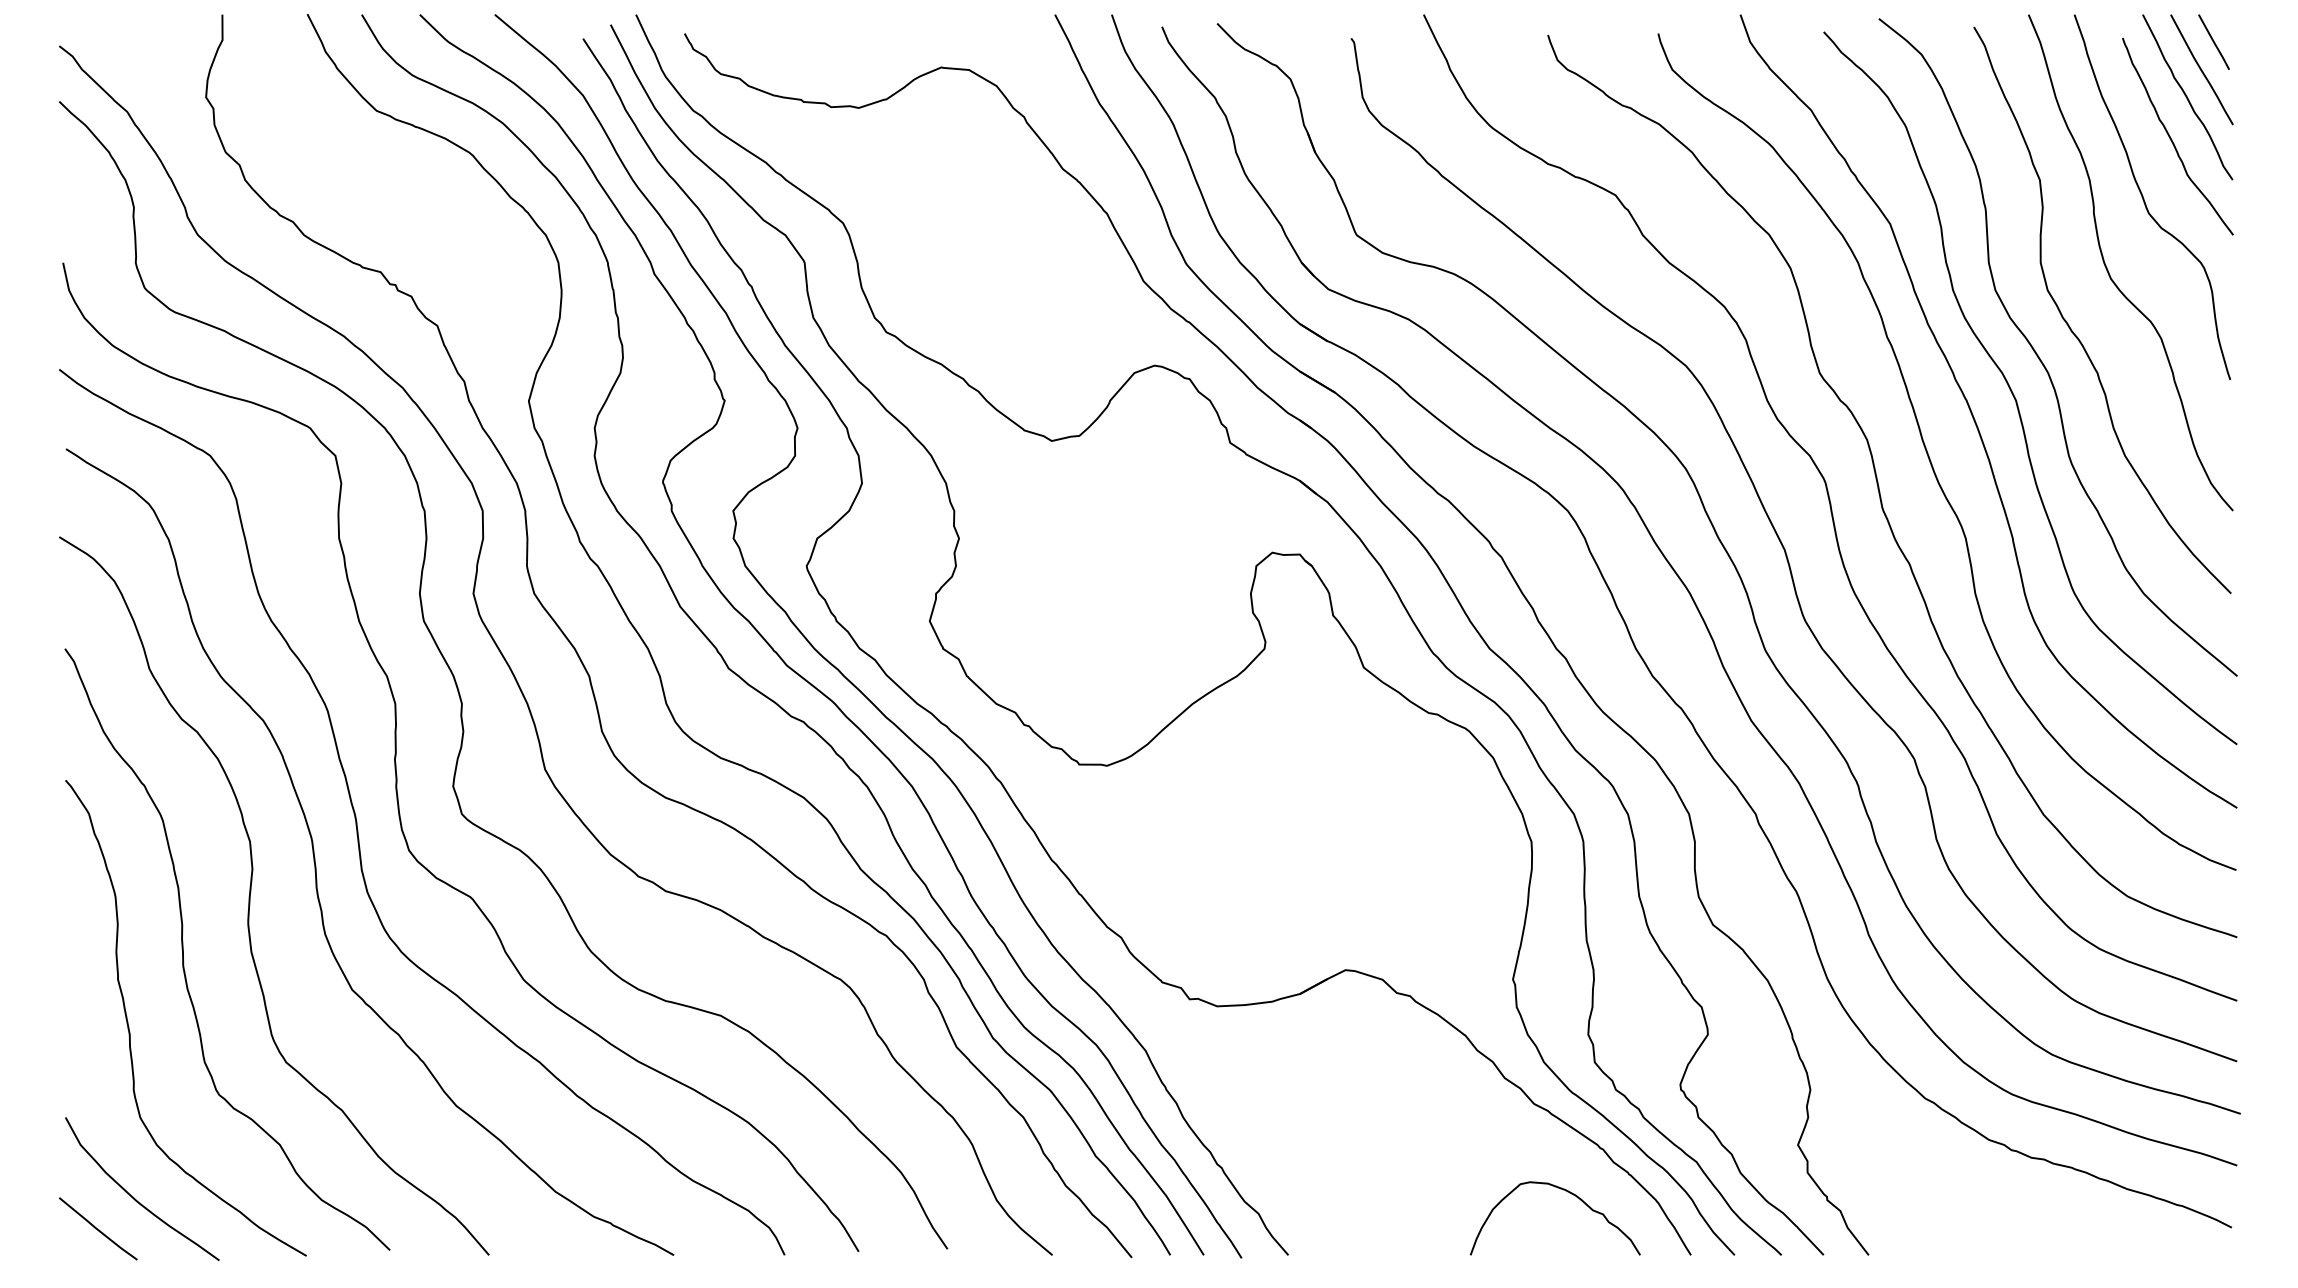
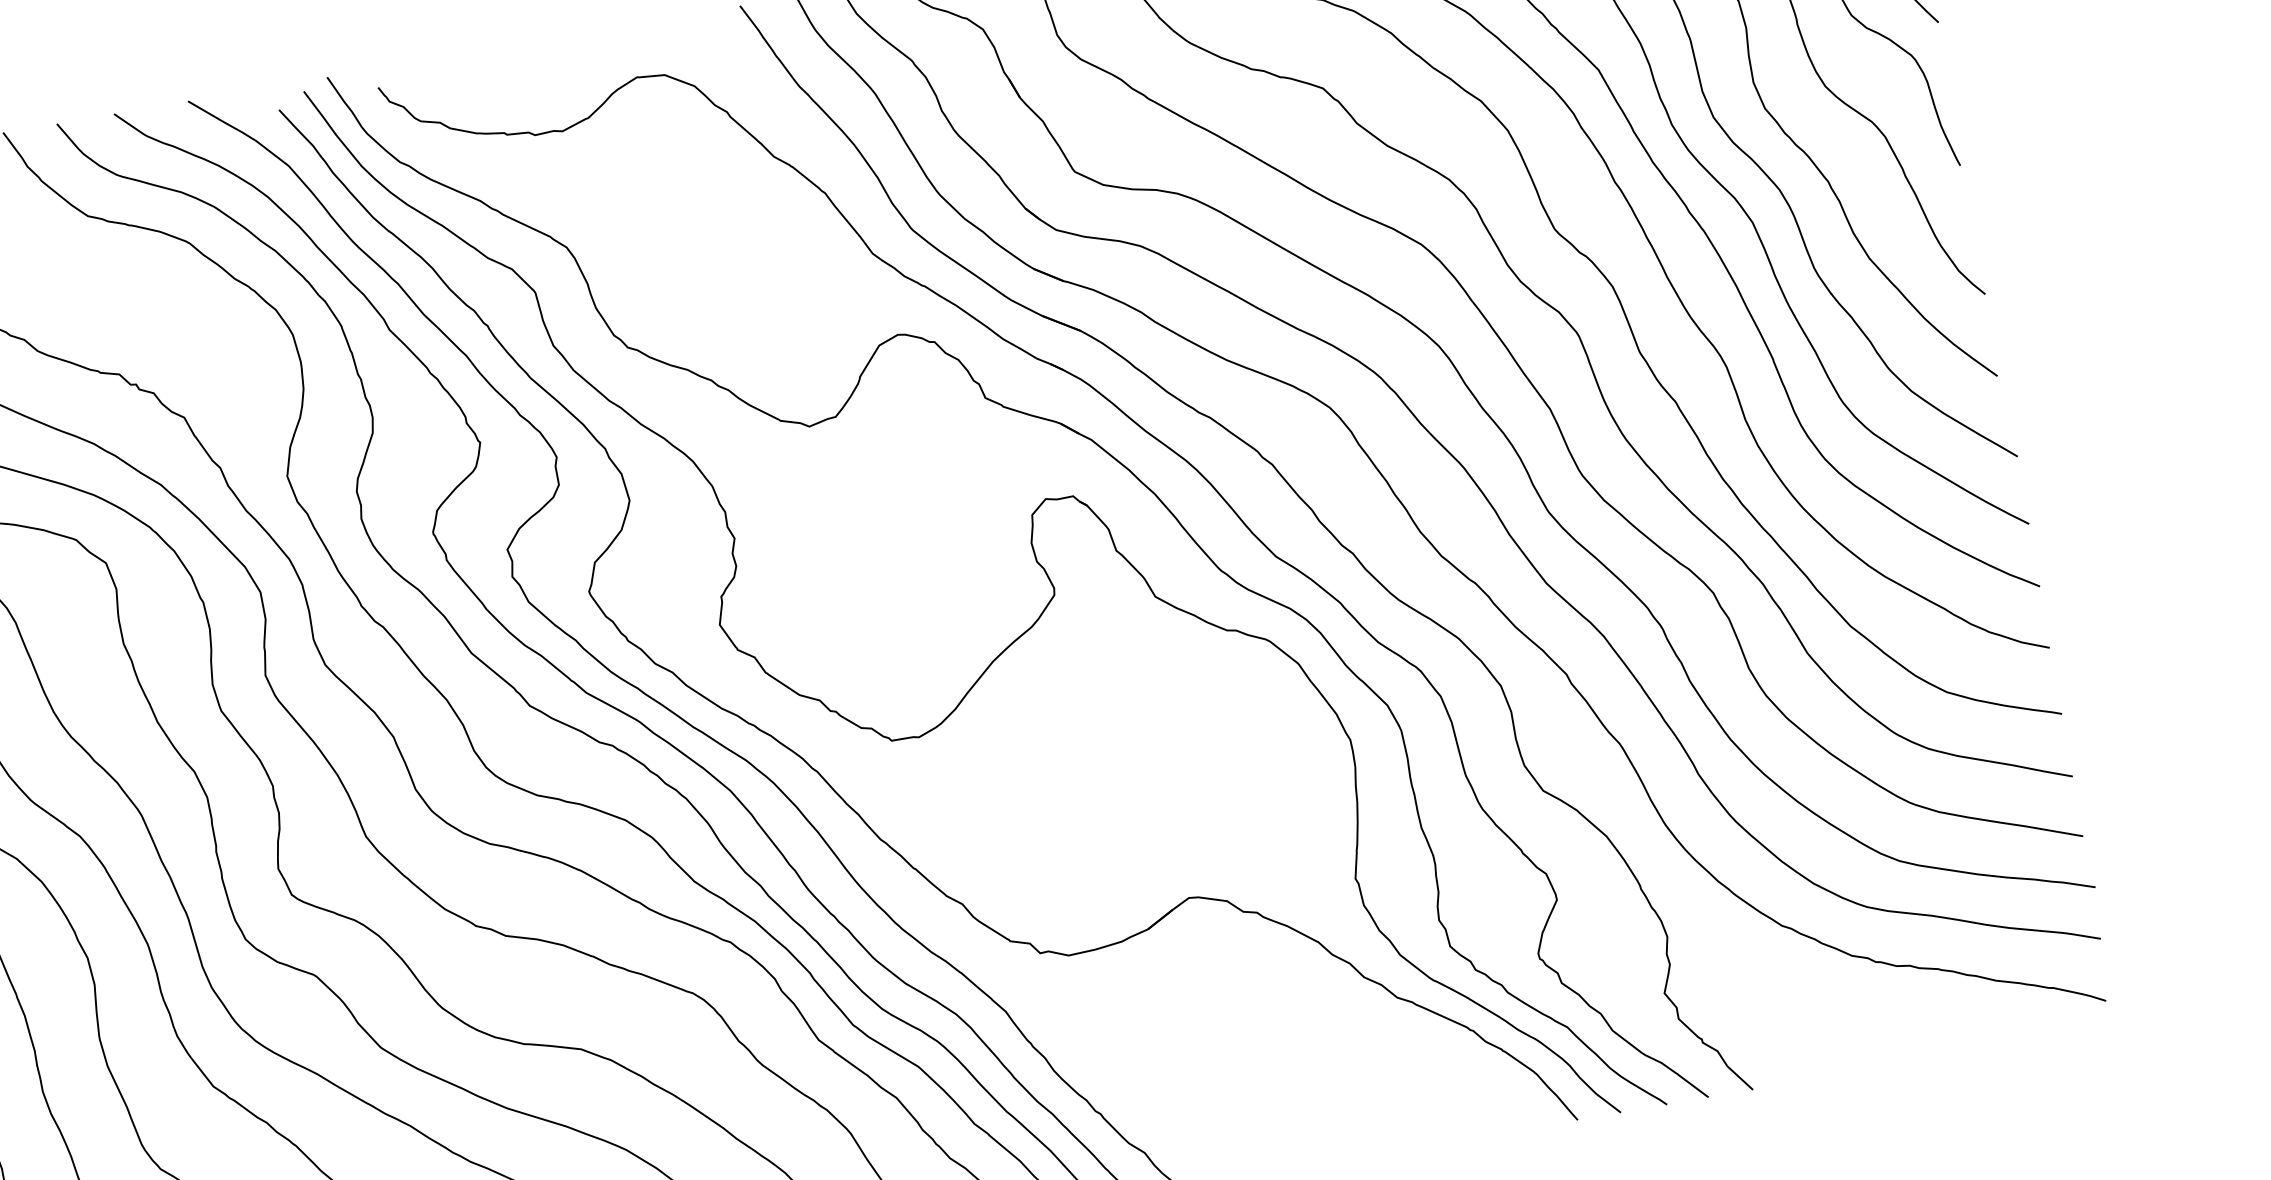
curve: (1567, 1192) -> (1445, 1079), removed

